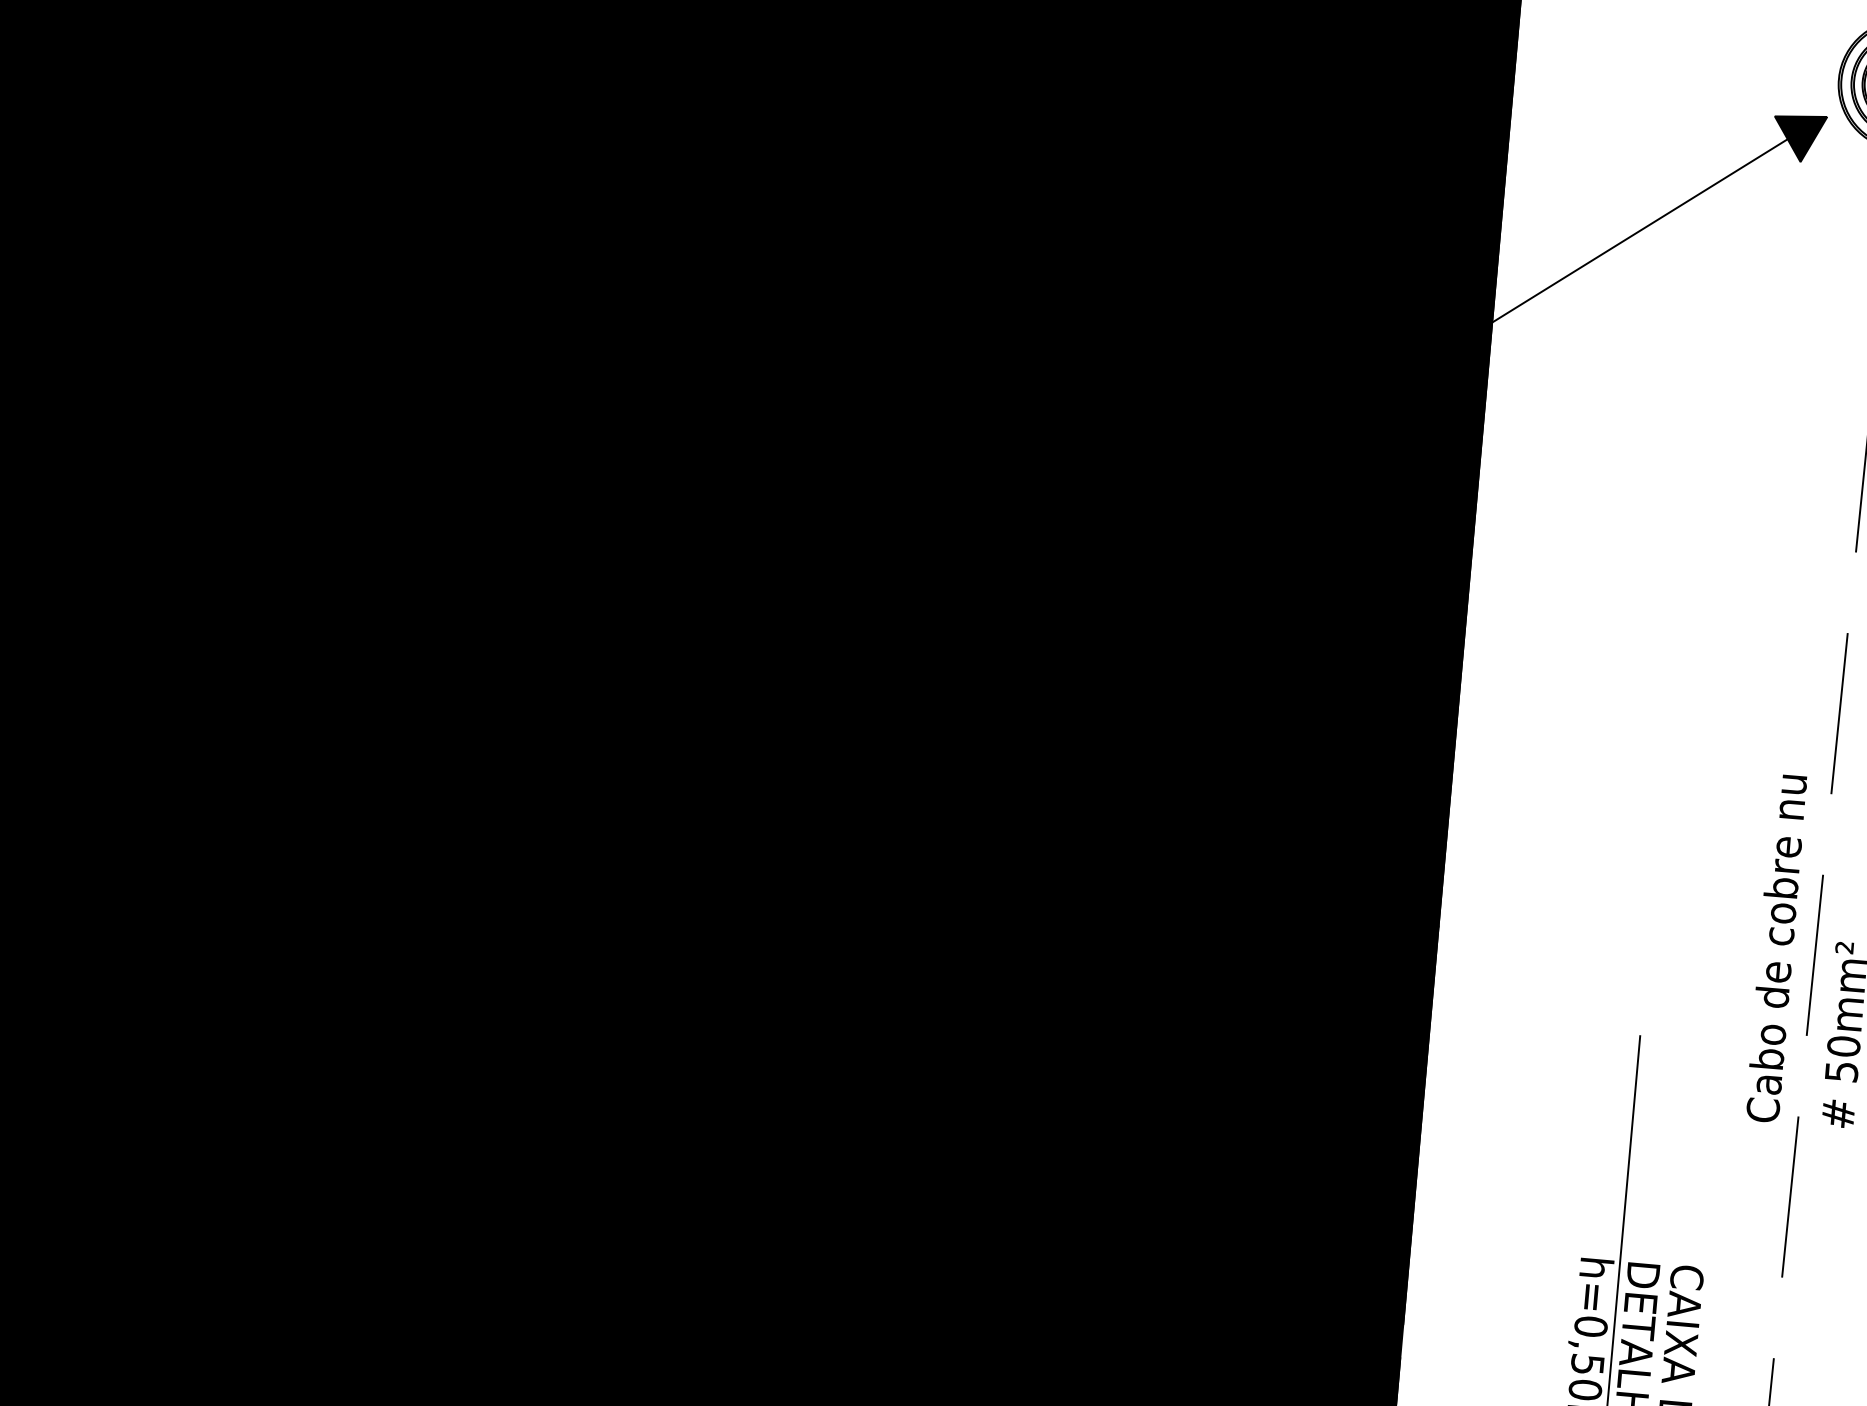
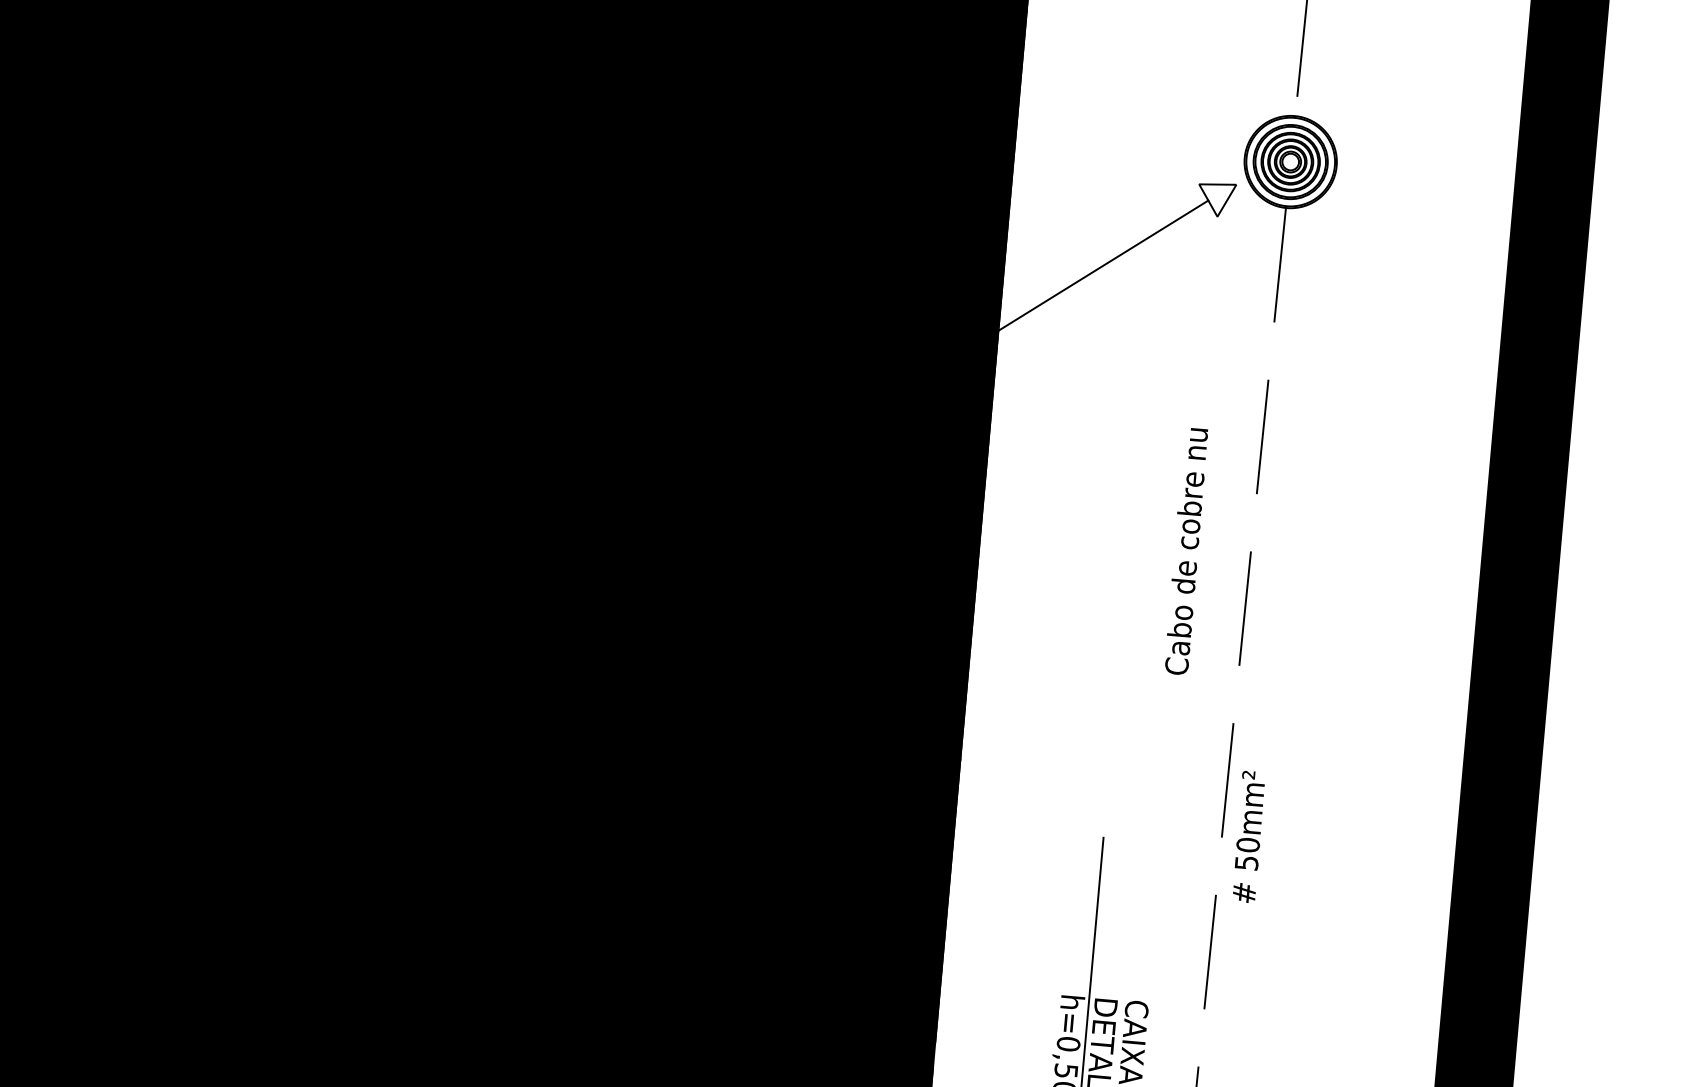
fill: (1800, 139) -> (1217, 200), removed
text: (1776, 948) -> (1186, 551), moved

